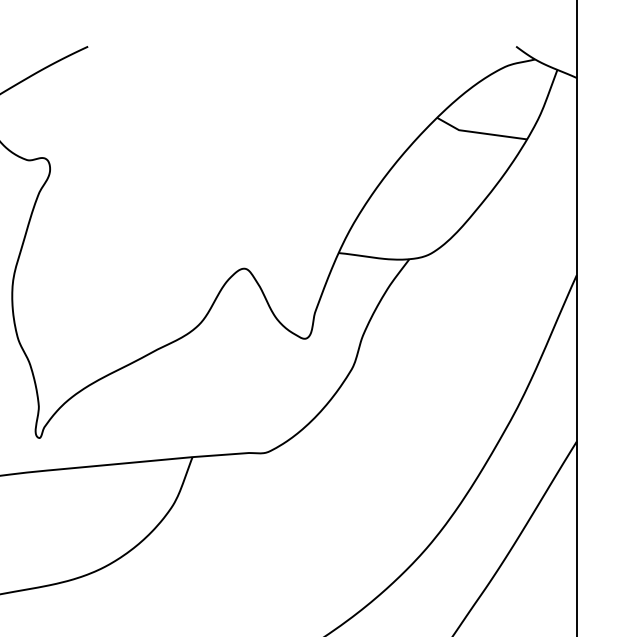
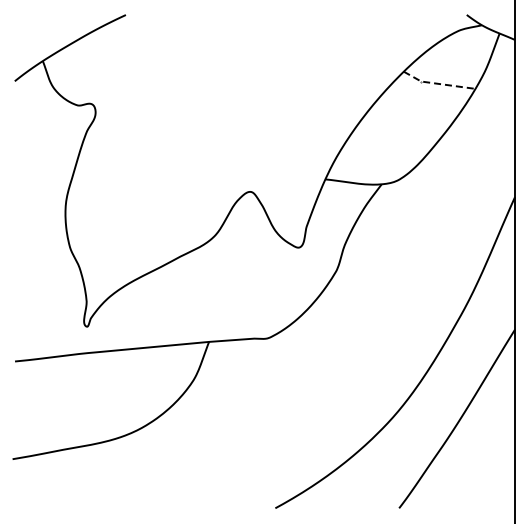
line: (479, 132) -> (437, 83), solid -> dashed

